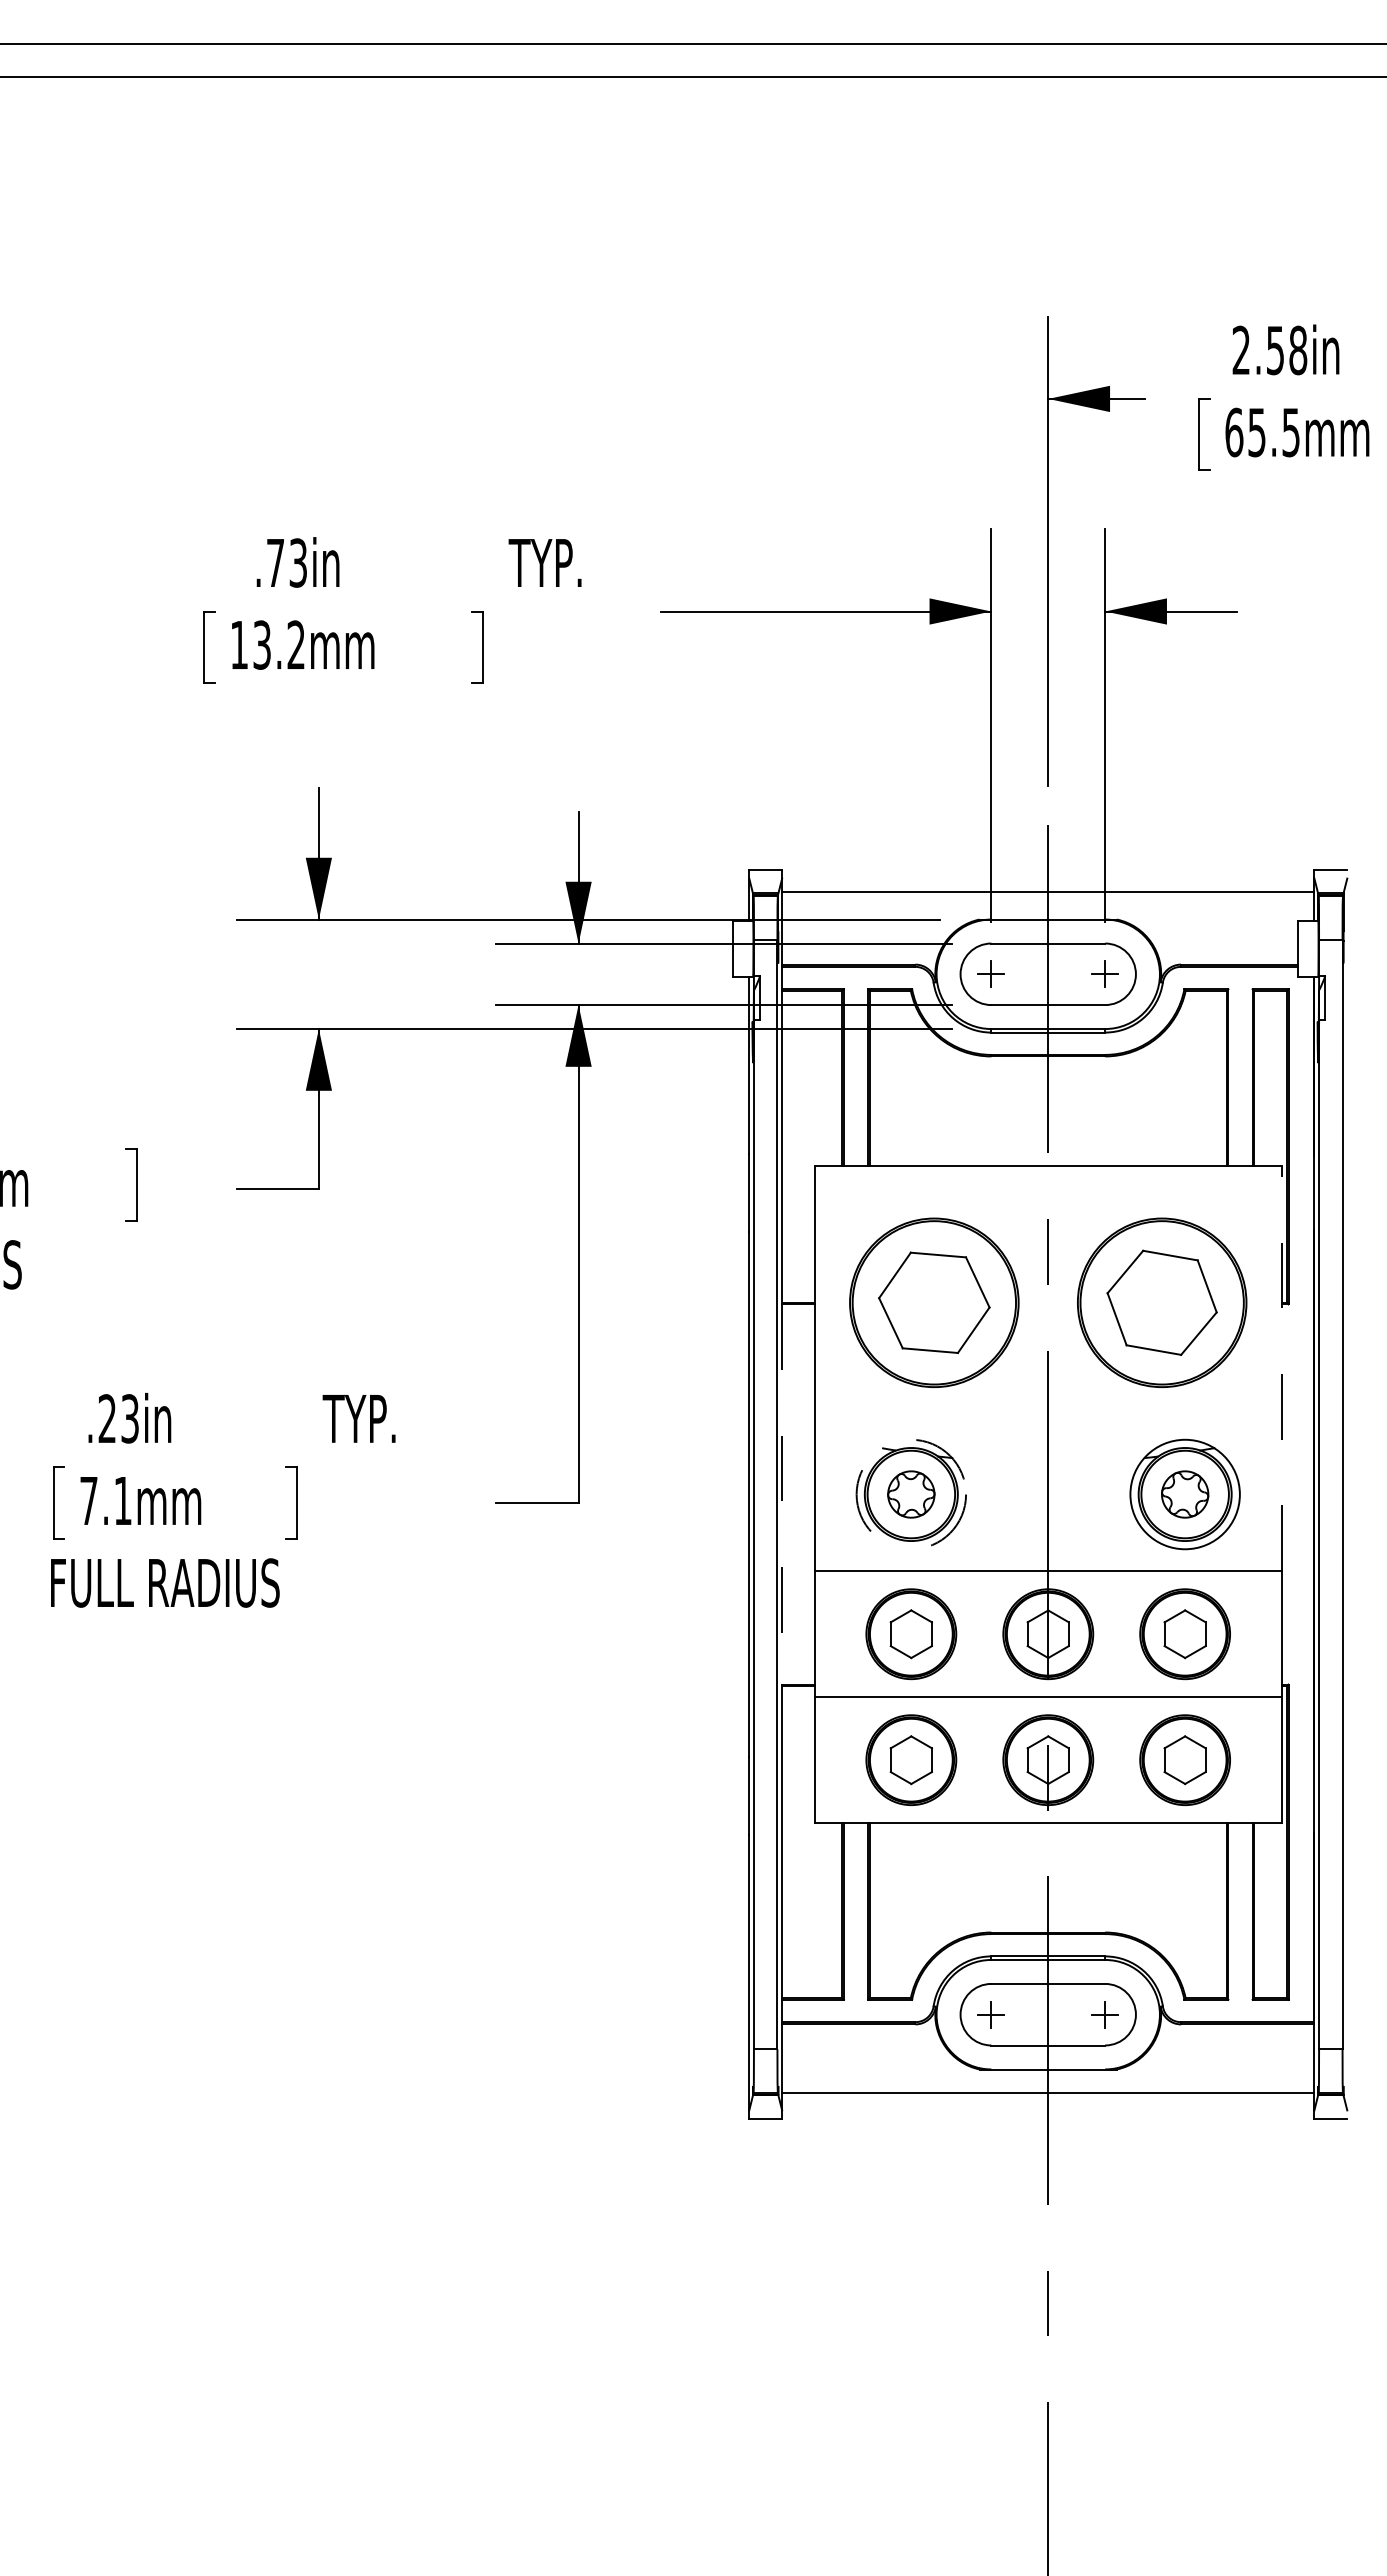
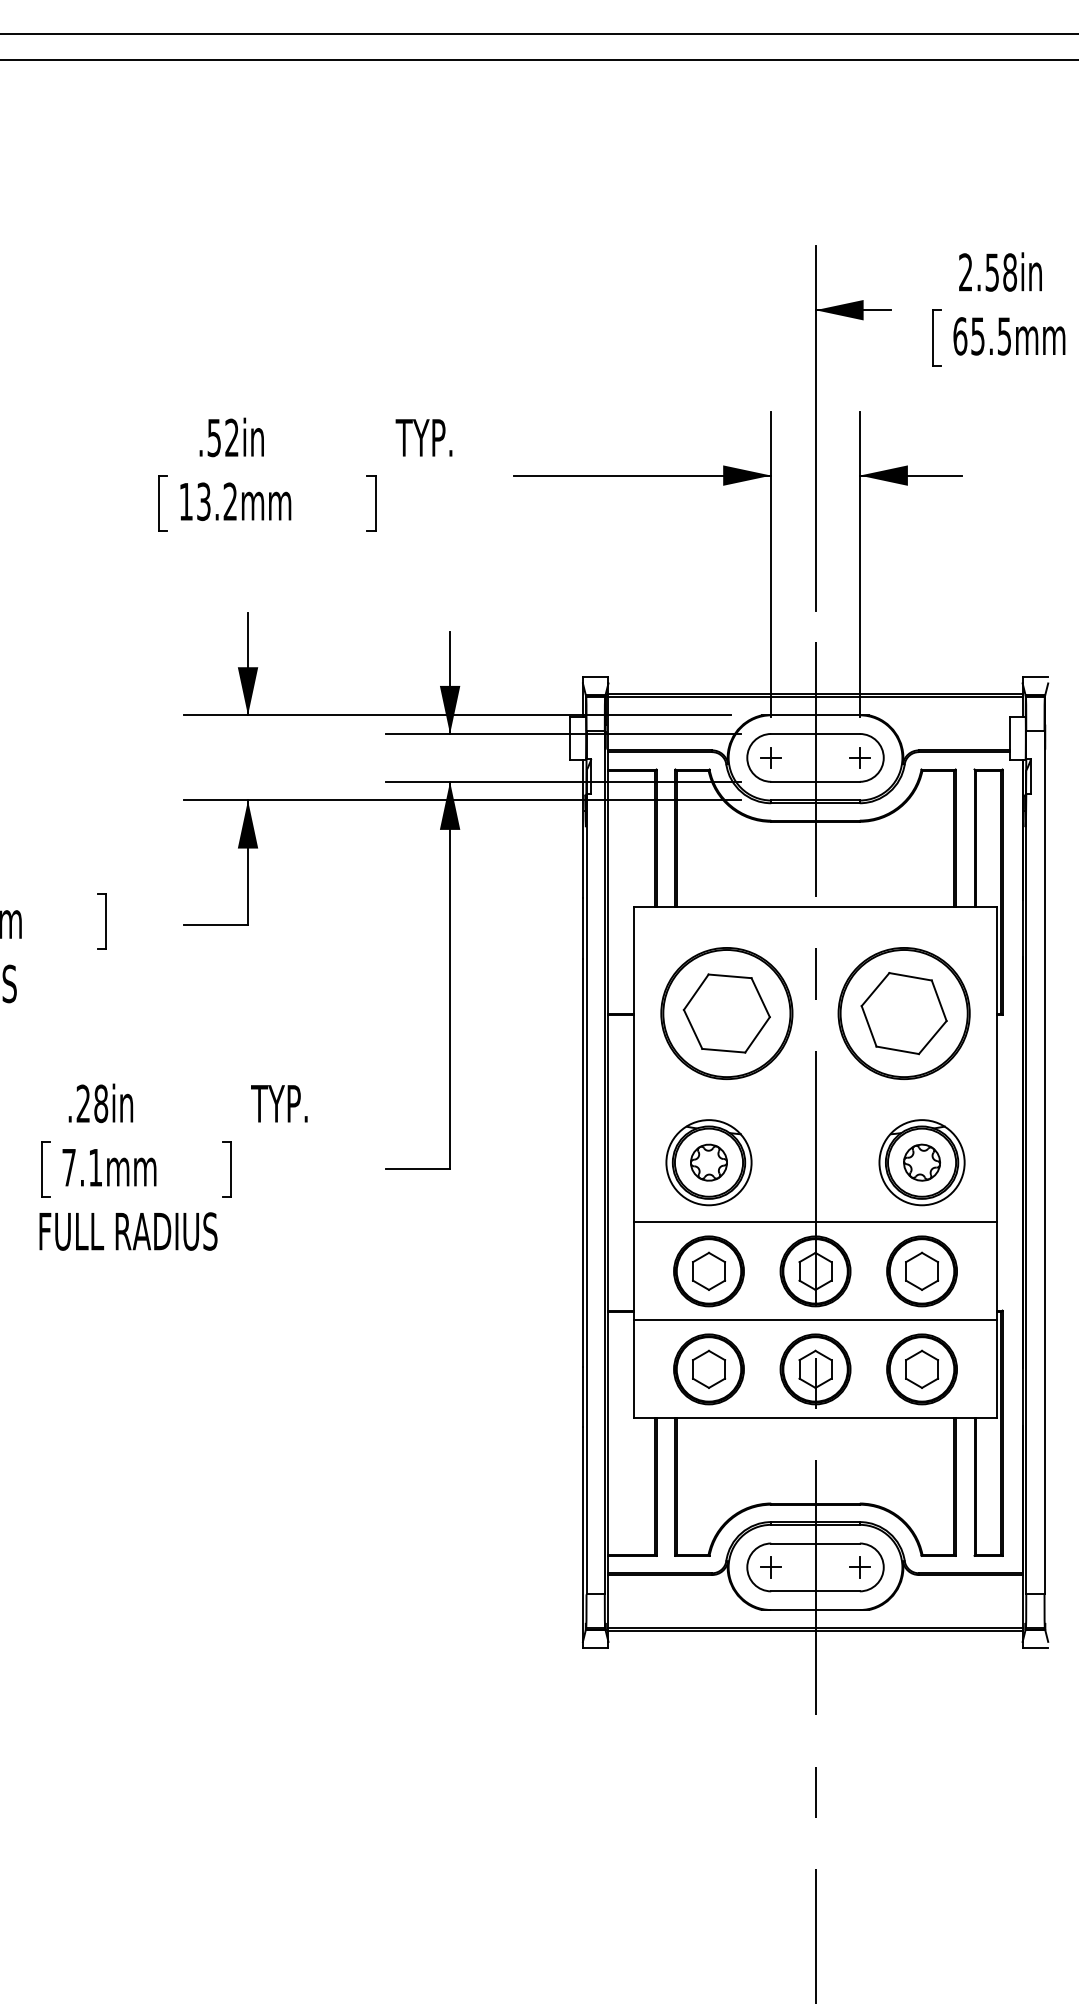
text: (286, 562) -> (222, 437), .73in -> .52in
line: (1048, 895) -> (815, 696), added
line: (1281, 1368) -> (997, 1064), dashed -> solid
text: (130, 1418) -> (101, 1103), .23in -> .28in
circle: (911, 1494) -> (709, 1162), dashed -> solid
line: (782, 1495) -> (608, 1163), dashed -> solid
line: (1048, 2096) -> (815, 1631), added

